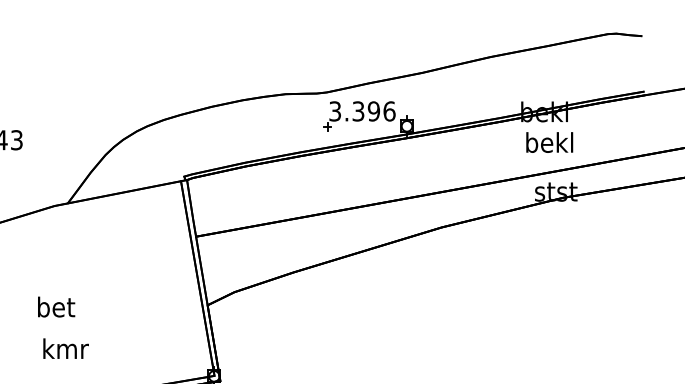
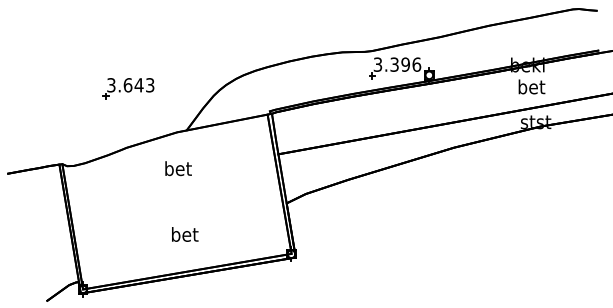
text: (549, 141) -> (531, 86), bekl -> bet
text: (56, 306) -> (178, 168), moved
text: (66, 348) -> (185, 234), kmr -> bet

